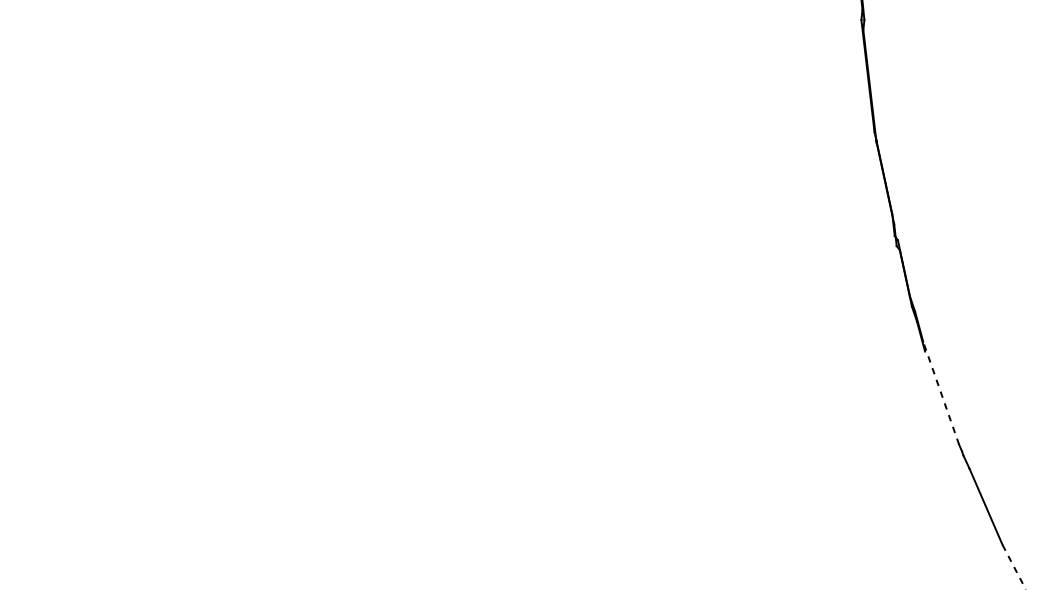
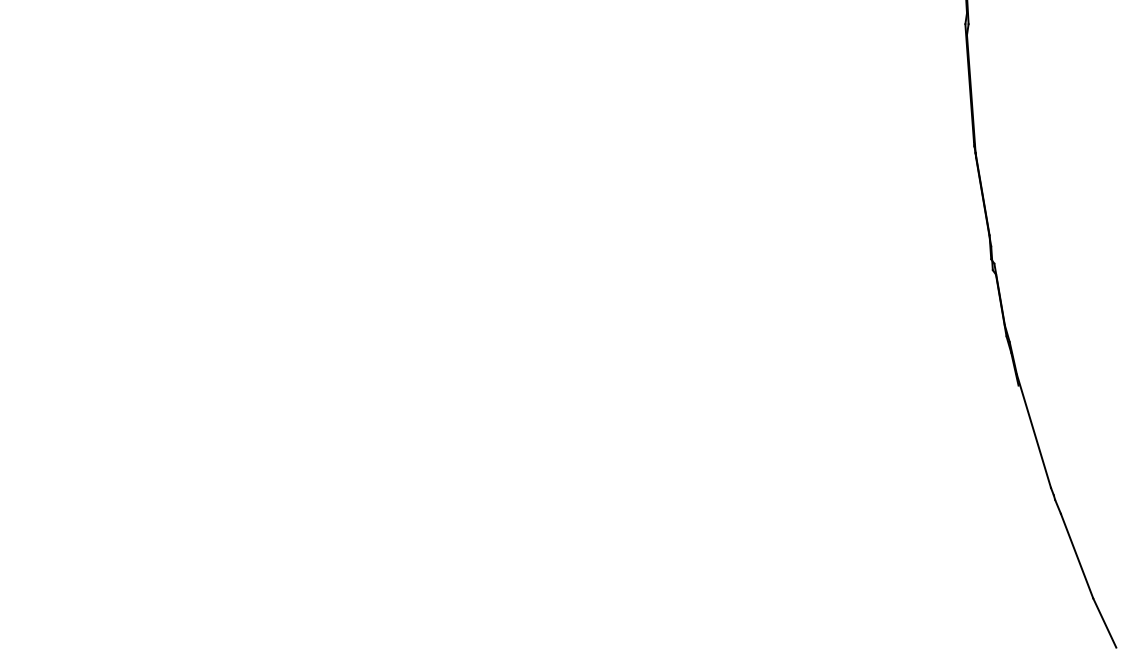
line: (940, 392) -> (1033, 430), dashed -> solid
line: (1013, 567) -> (1104, 623), dashed -> solid

